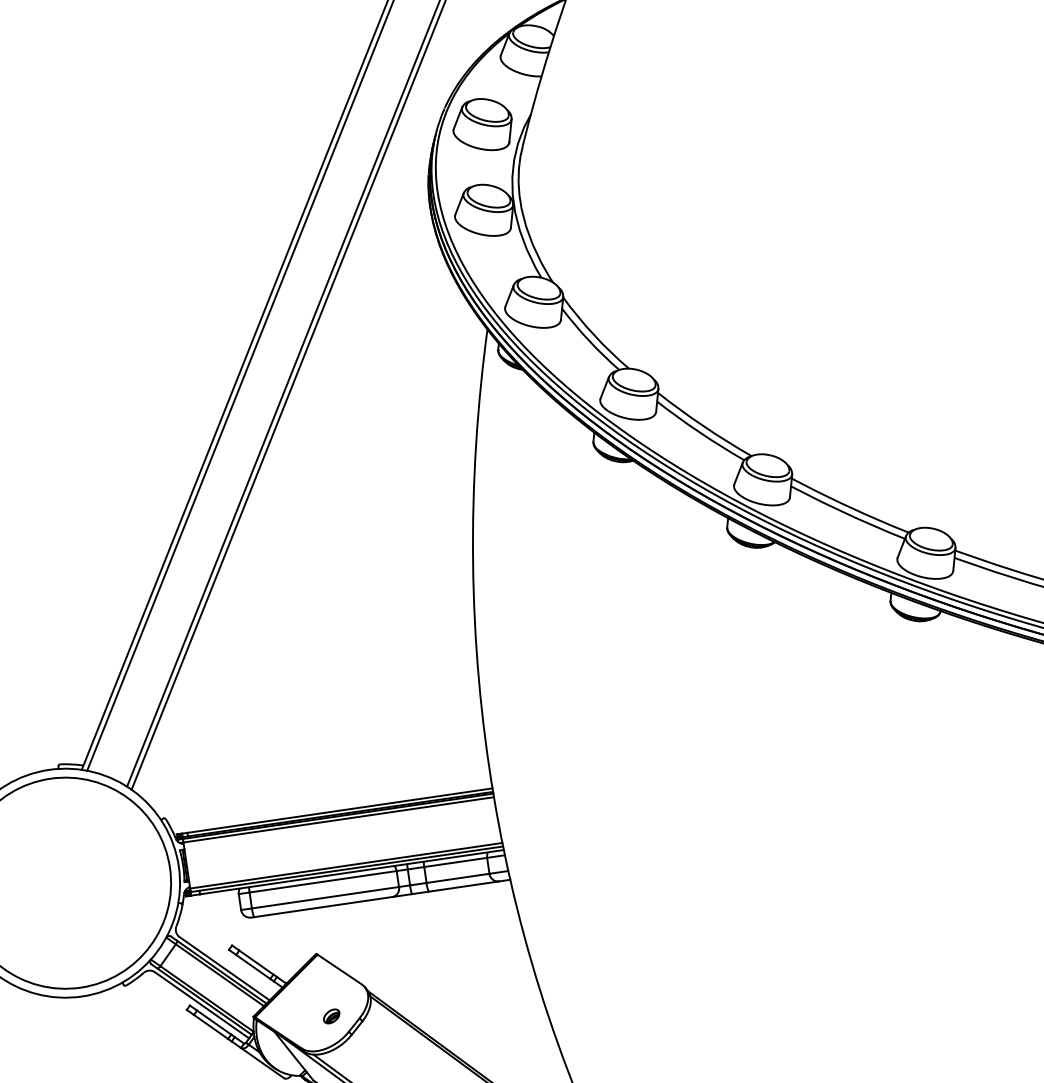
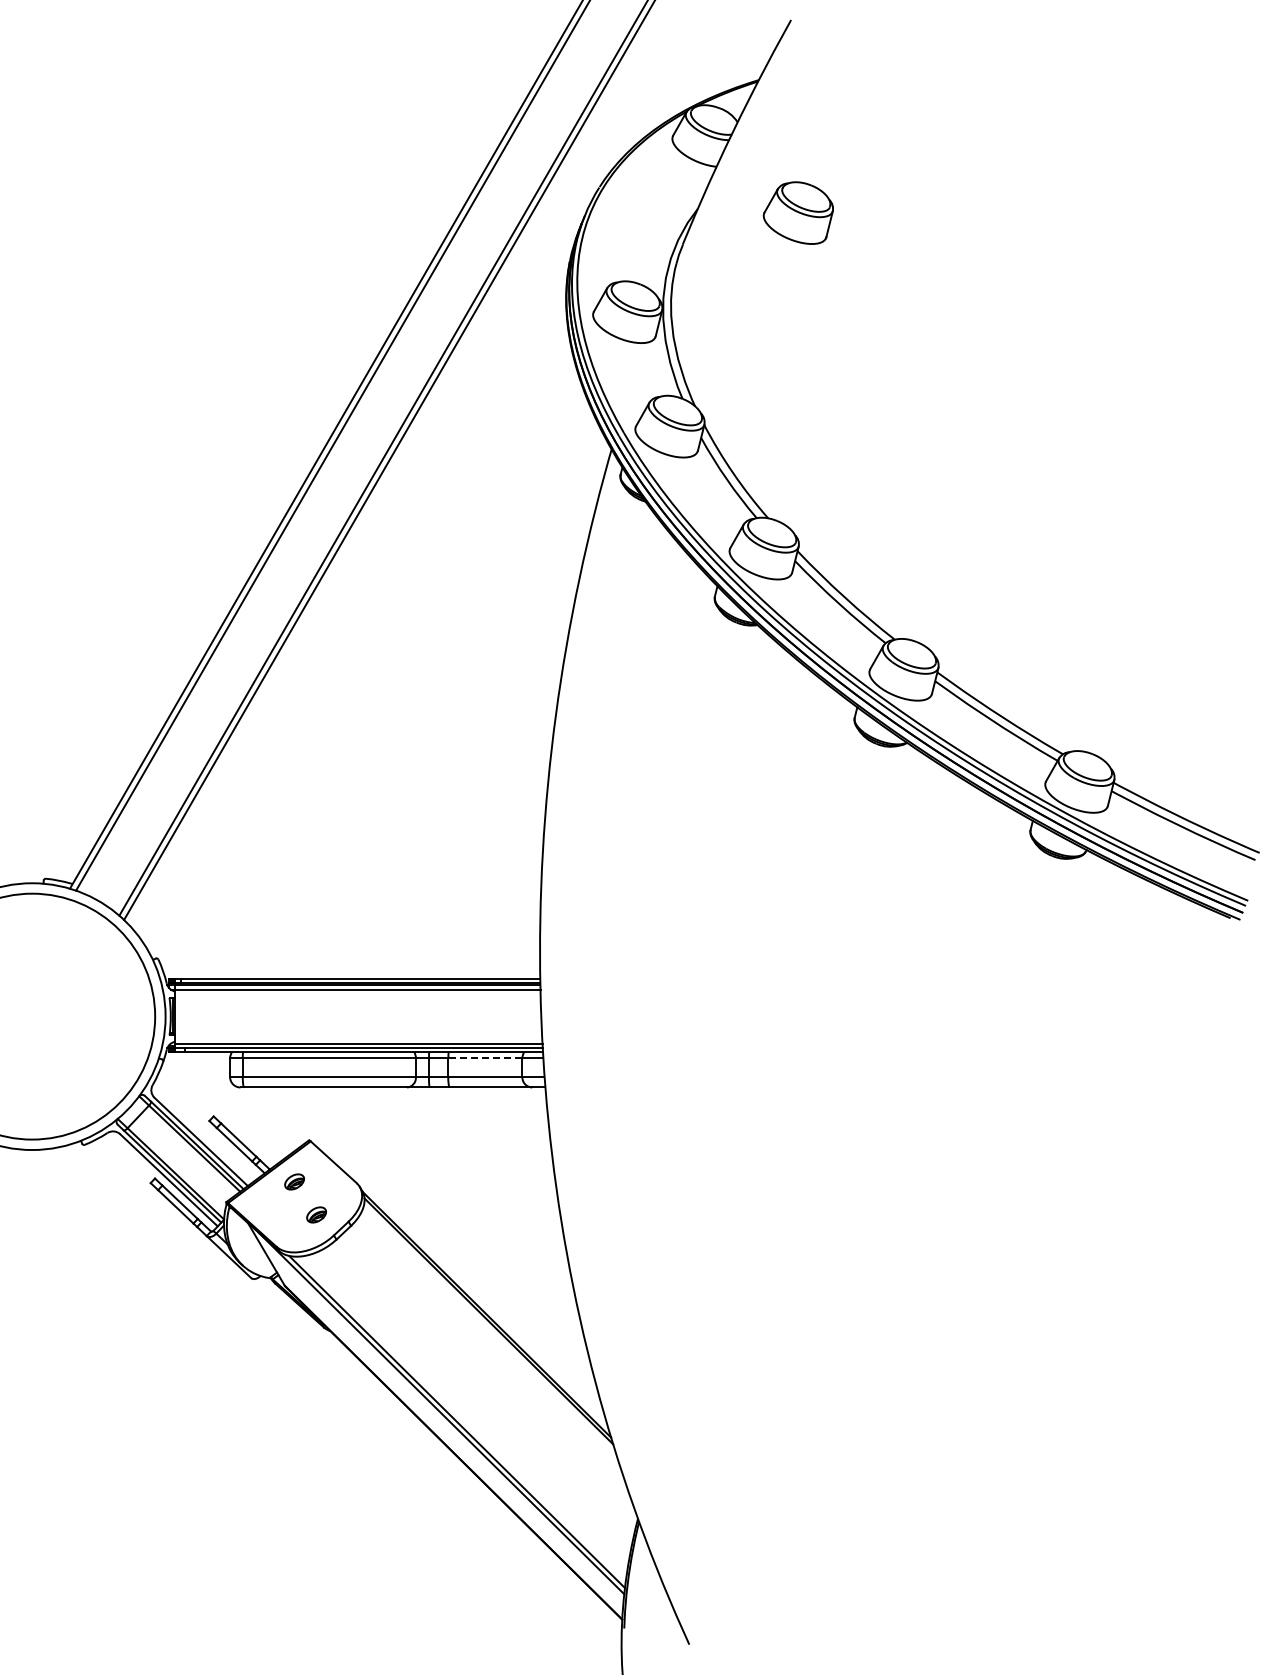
part: (481, 124) -> (797, 212), moved
line: (455, 862) -> (485, 1058), solid -> dashed
part: (308, 990) -> (294, 1181), added

